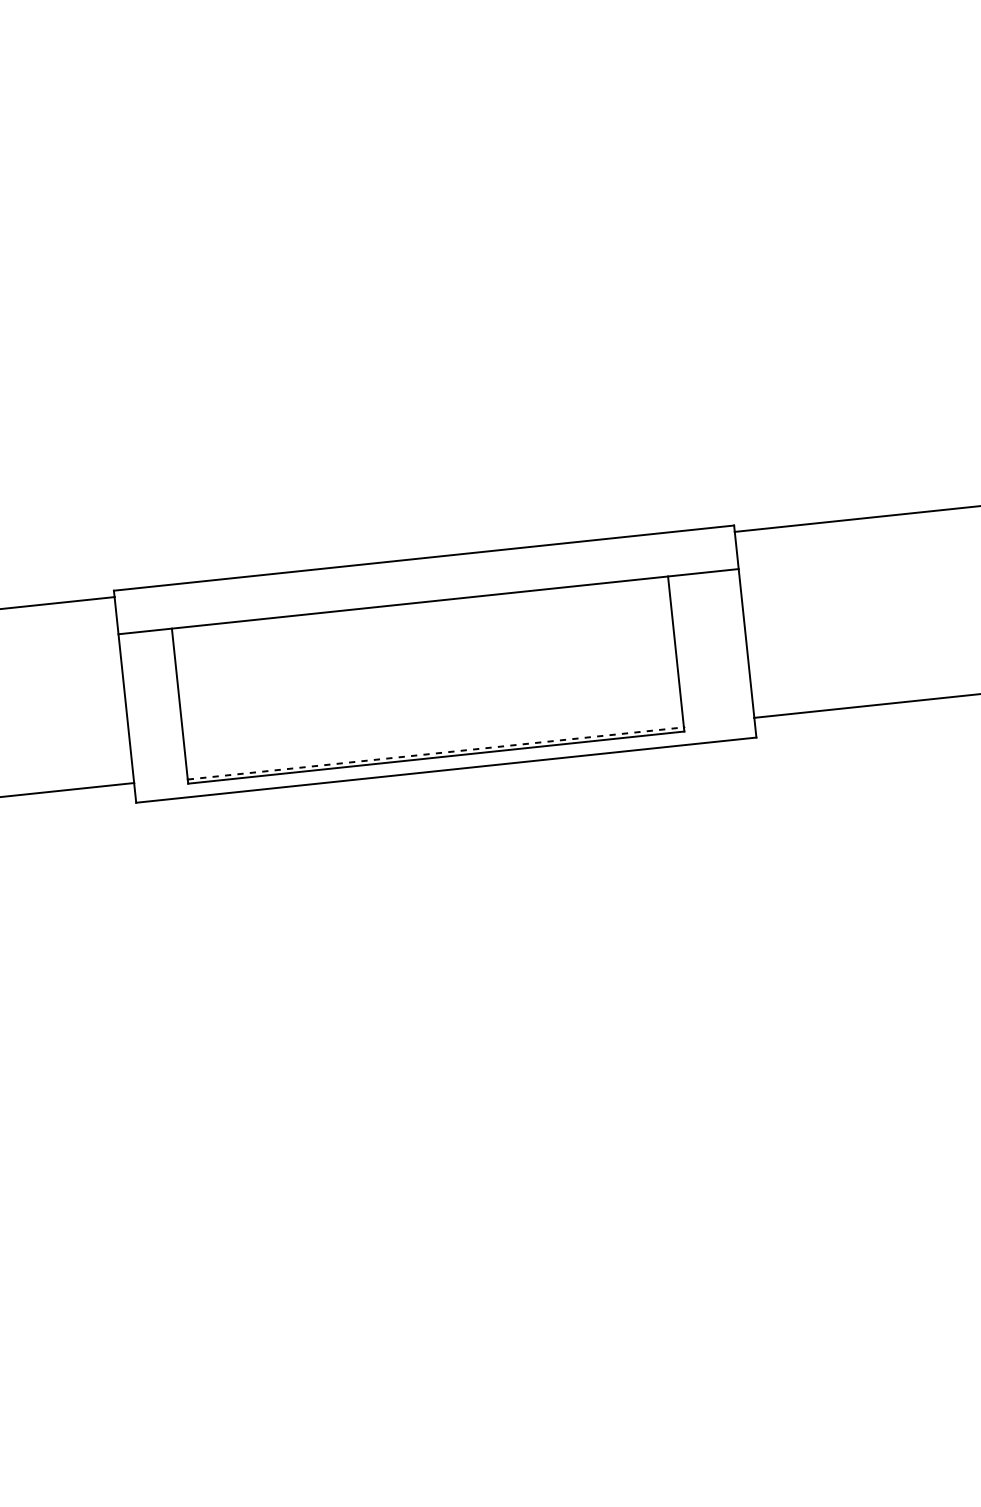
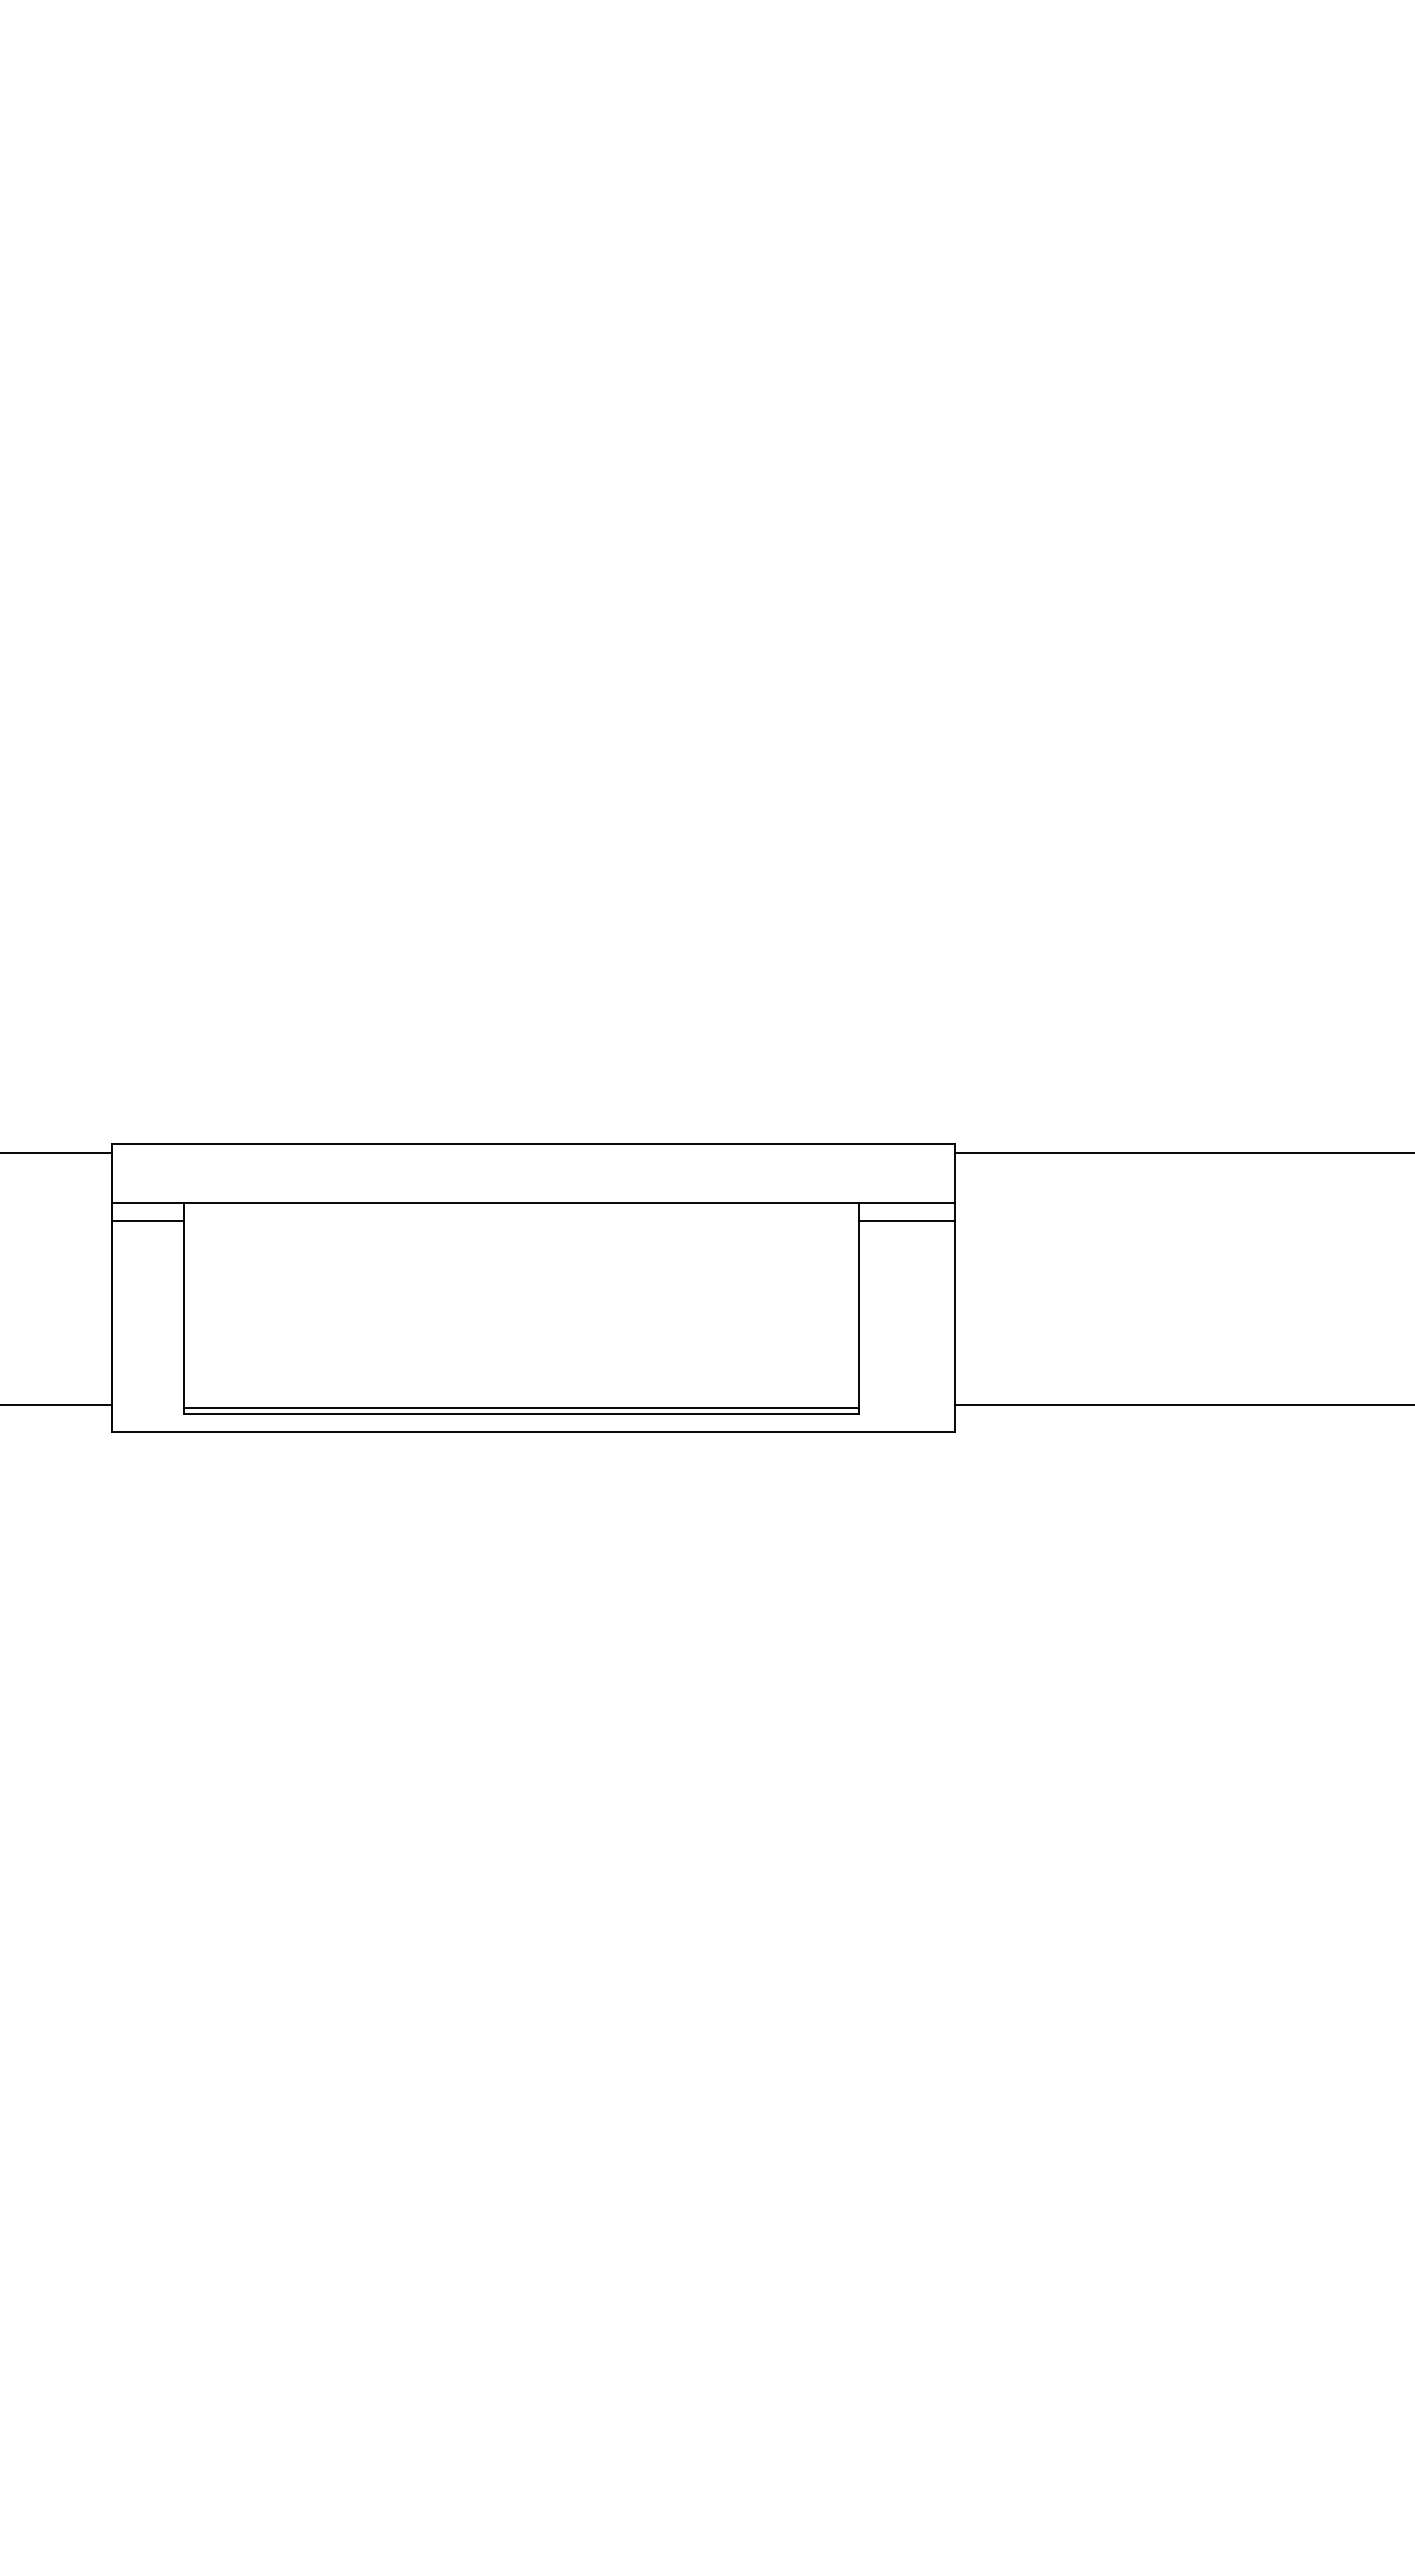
line: (704, 586) -> (906, 1221), added
line: (146, 645) -> (147, 1221), added
line: (436, 753) -> (522, 1408), dashed -> solid

